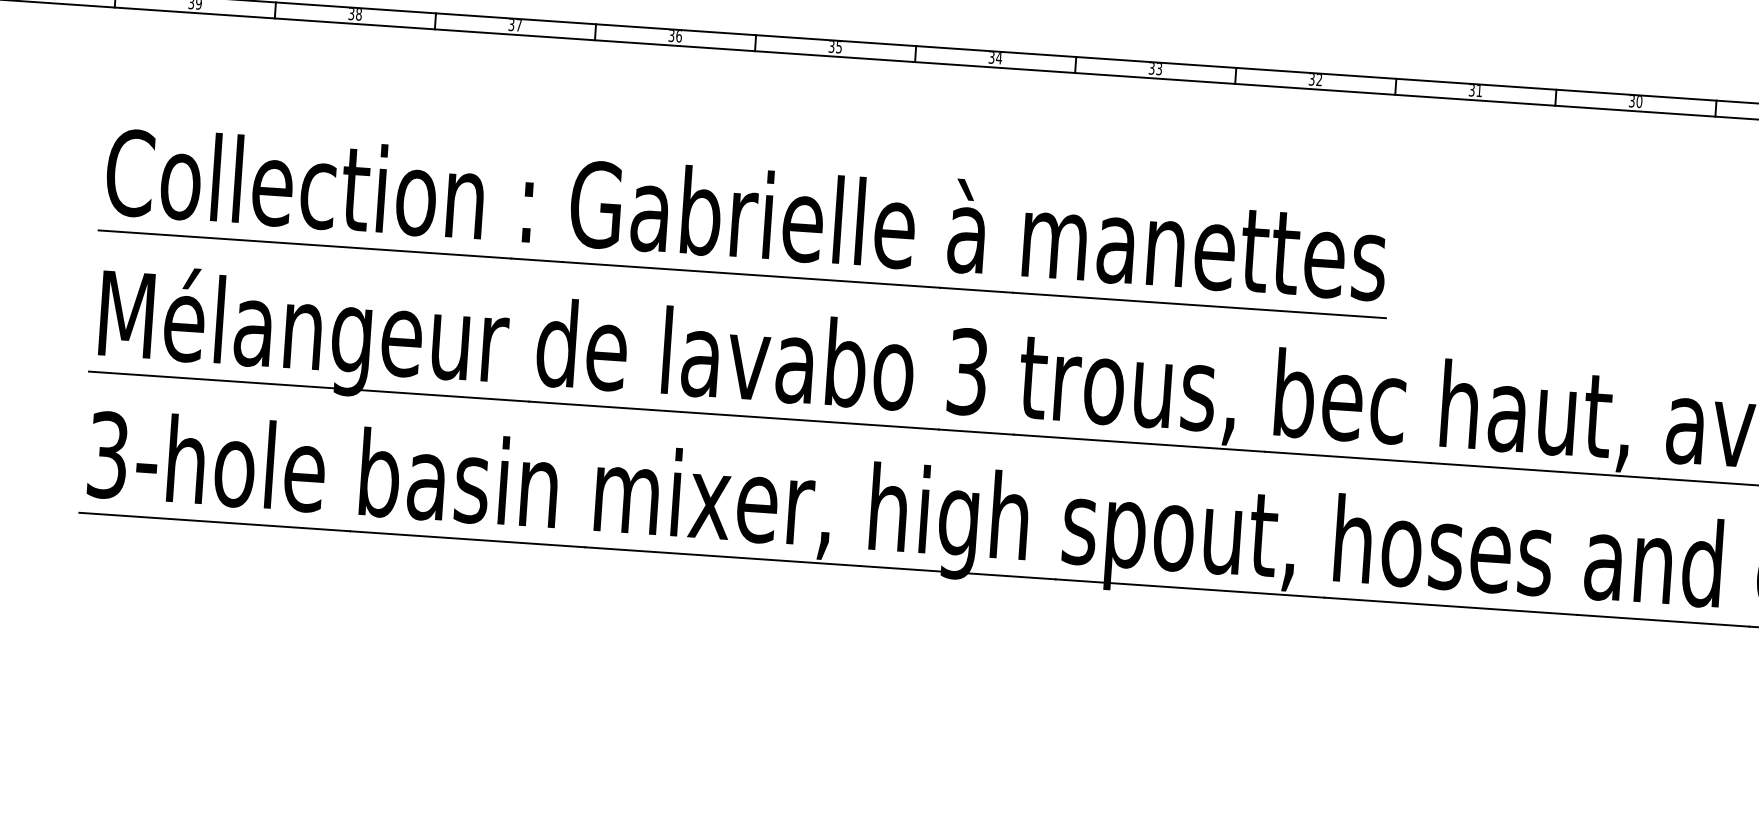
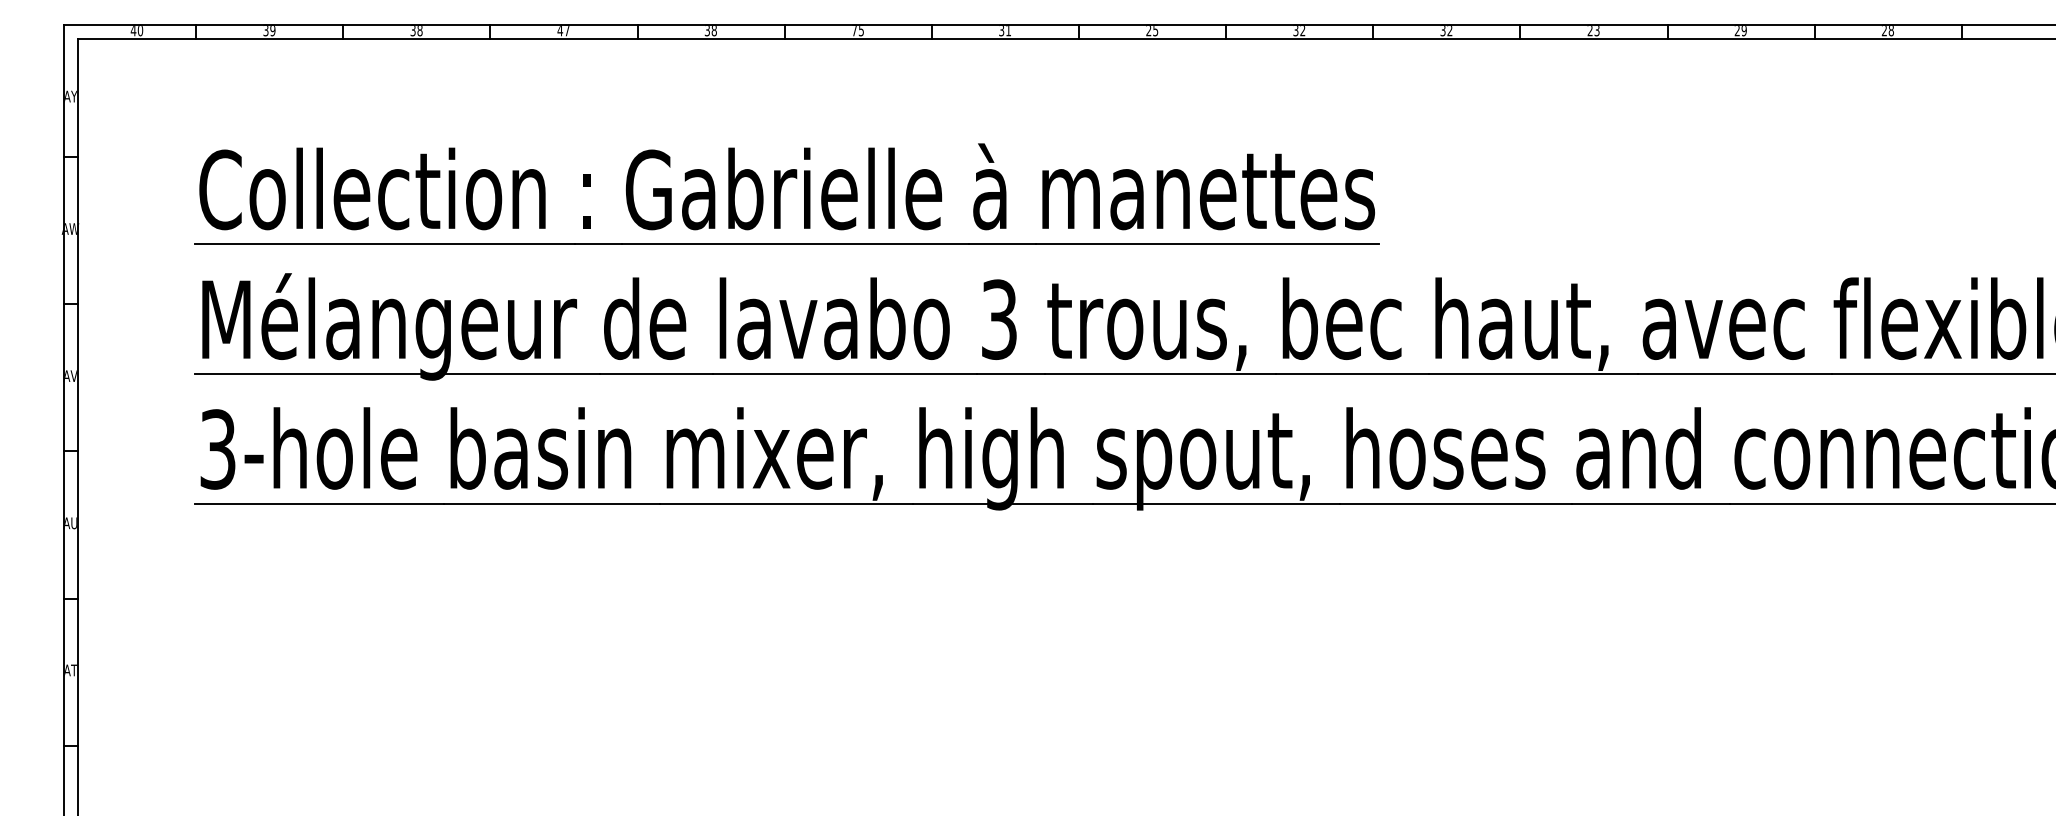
text: (511, 25) -> (560, 31), 37 -> 47
text: (678, 37) -> (713, 31), 36 -> 38
text: (831, 47) -> (854, 31), 35 -> 75
text: (999, 59) -> (1008, 31), 34 -> 31
text: (1155, 69) -> (1152, 31), 33 -> 25
text: (1478, 91) -> (1449, 31), 31 -> 32
text: (1635, 102) -> (1593, 31), 30 -> 23

